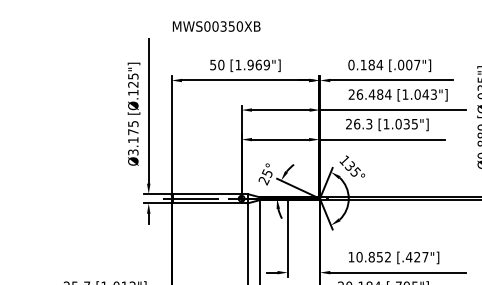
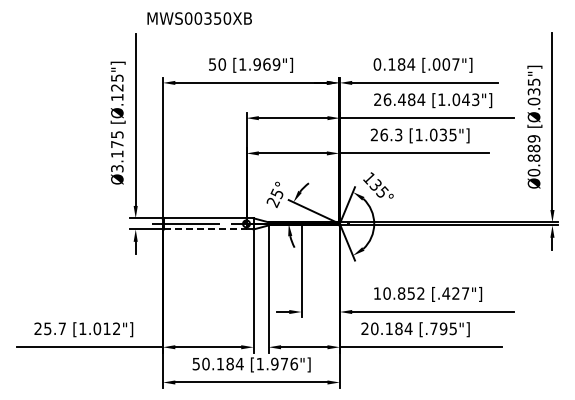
text: (216, 26) -> (199, 18), moved
line: (207, 203) -> (205, 229), solid -> dashed

